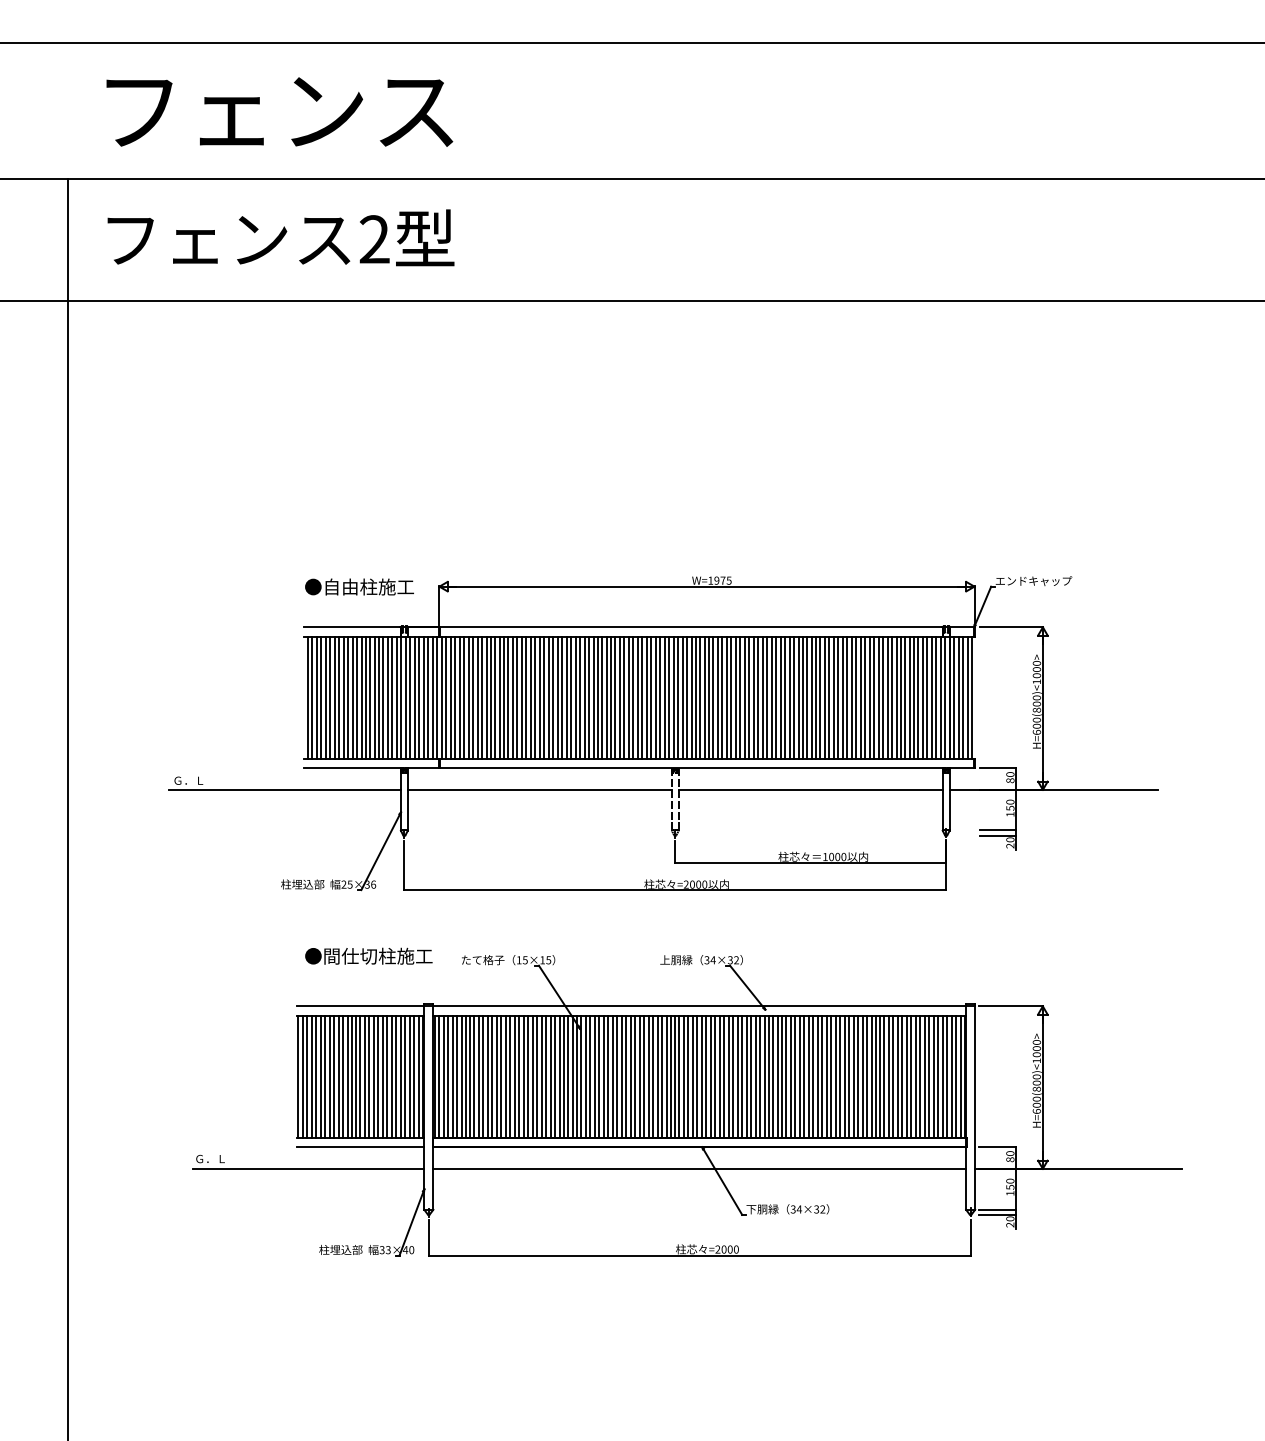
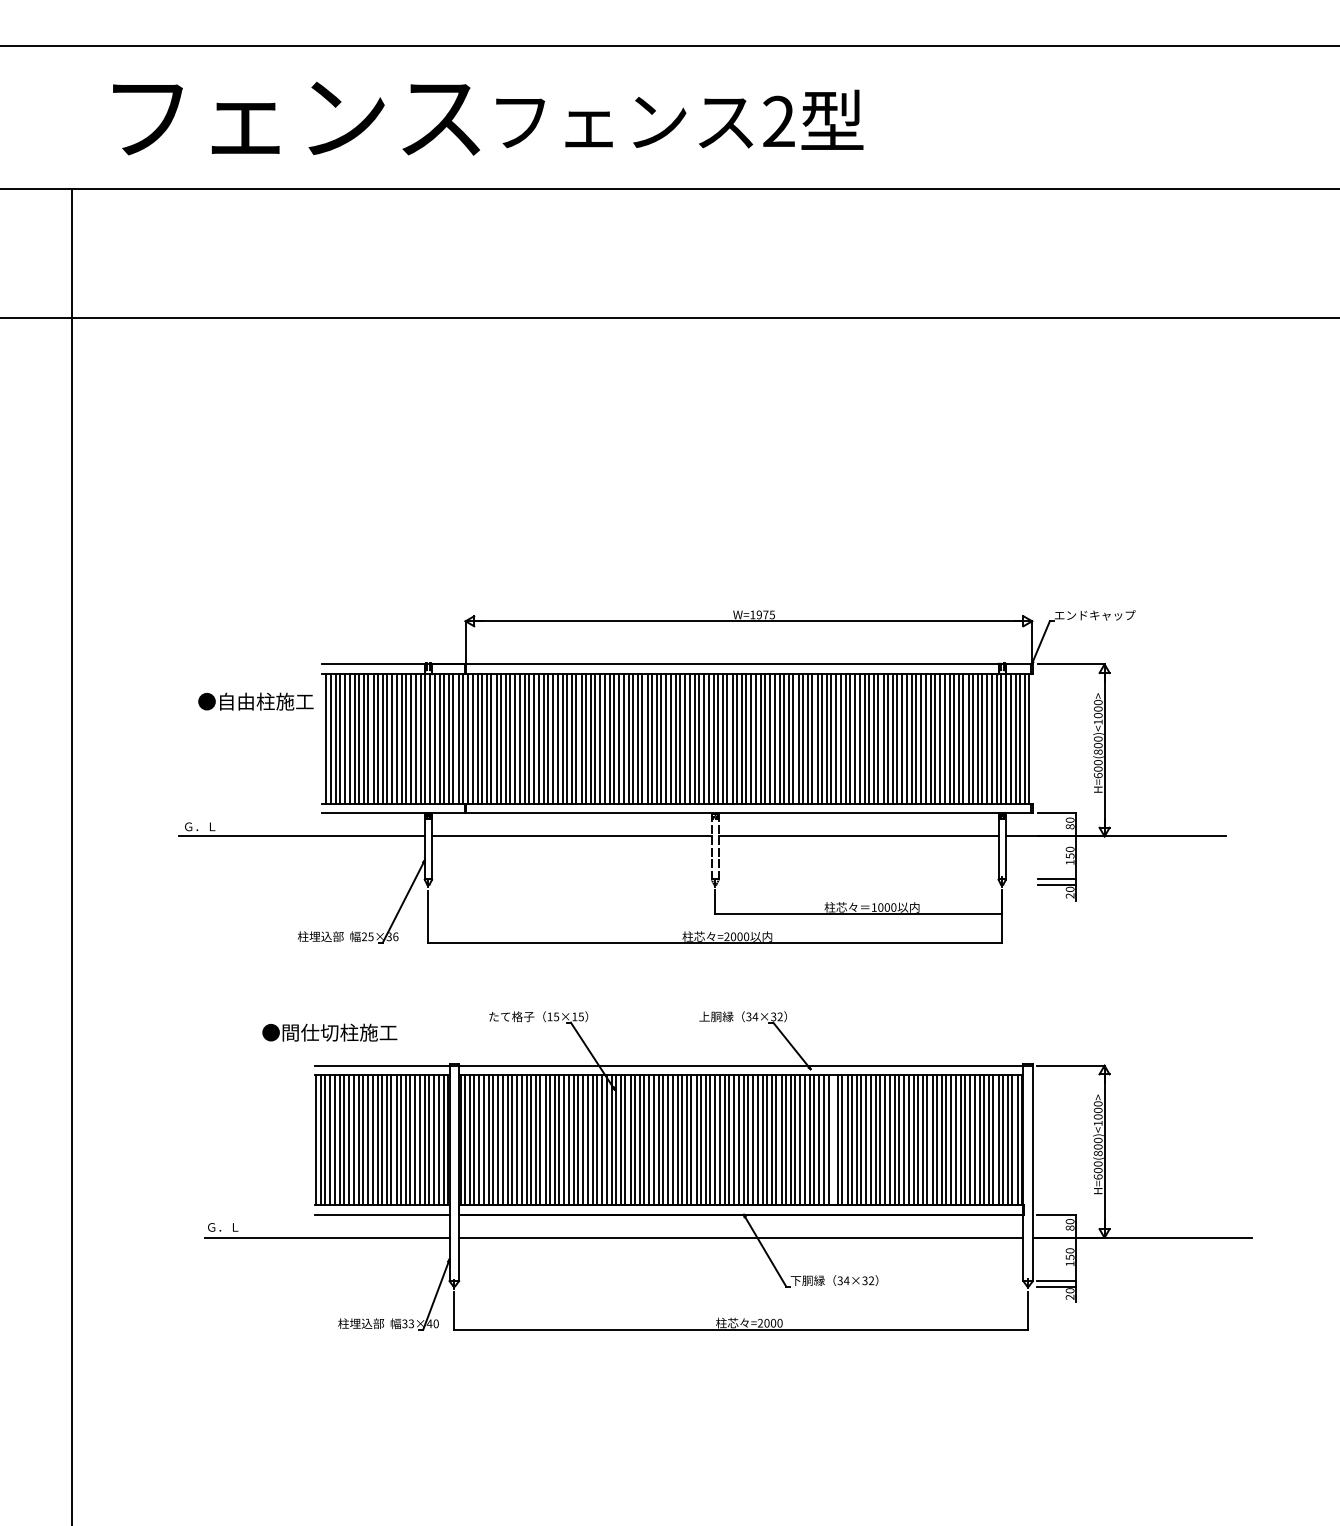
text: (280, 237) -> (679, 119), moved
text: (359, 586) -> (255, 701), moved
text: (368, 956) -> (329, 1032), moved
line: (786, 1076) -> (833, 1140), removed

